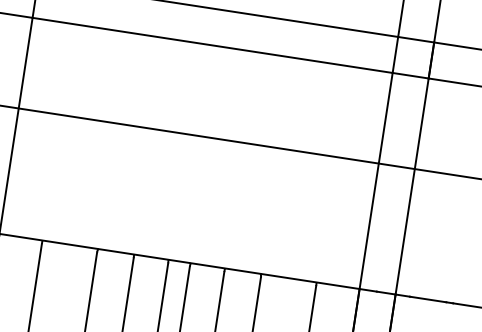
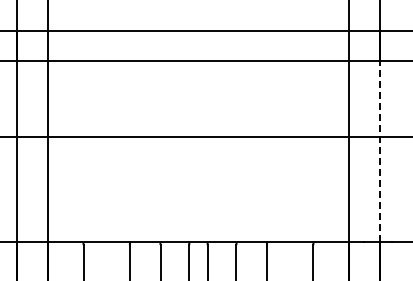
line: (412, 186) -> (379, 151), solid -> dashed

